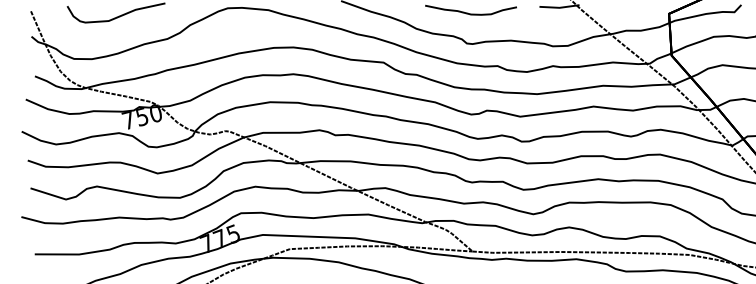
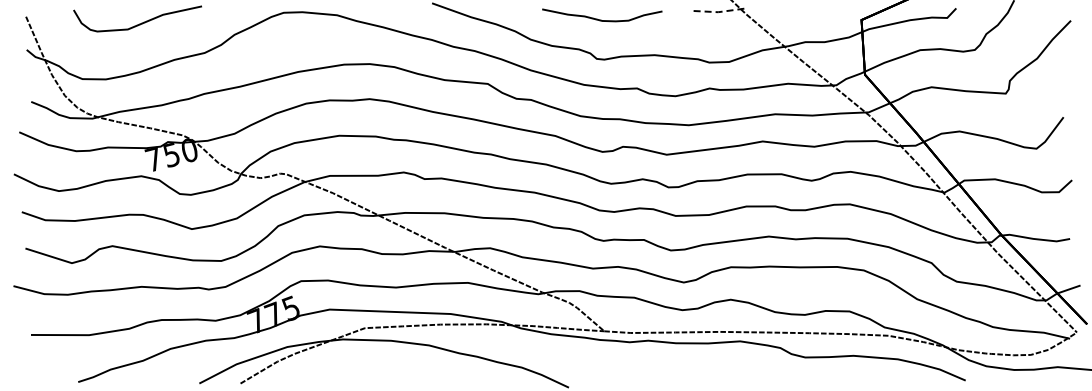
line: (559, 8) -> (718, 12), solid -> dashed

